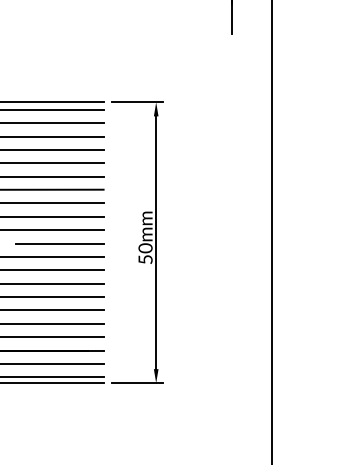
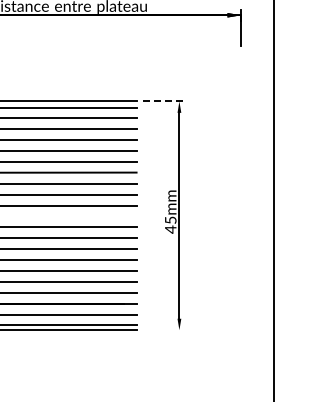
line: (137, 102) -> (164, 101), solid -> dashed
line: (59, 243) -> (100, 216), removed
text: (145, 253) -> (170, 224), 50mm -> 45mm
line: (137, 383) -> (164, 330), removed

